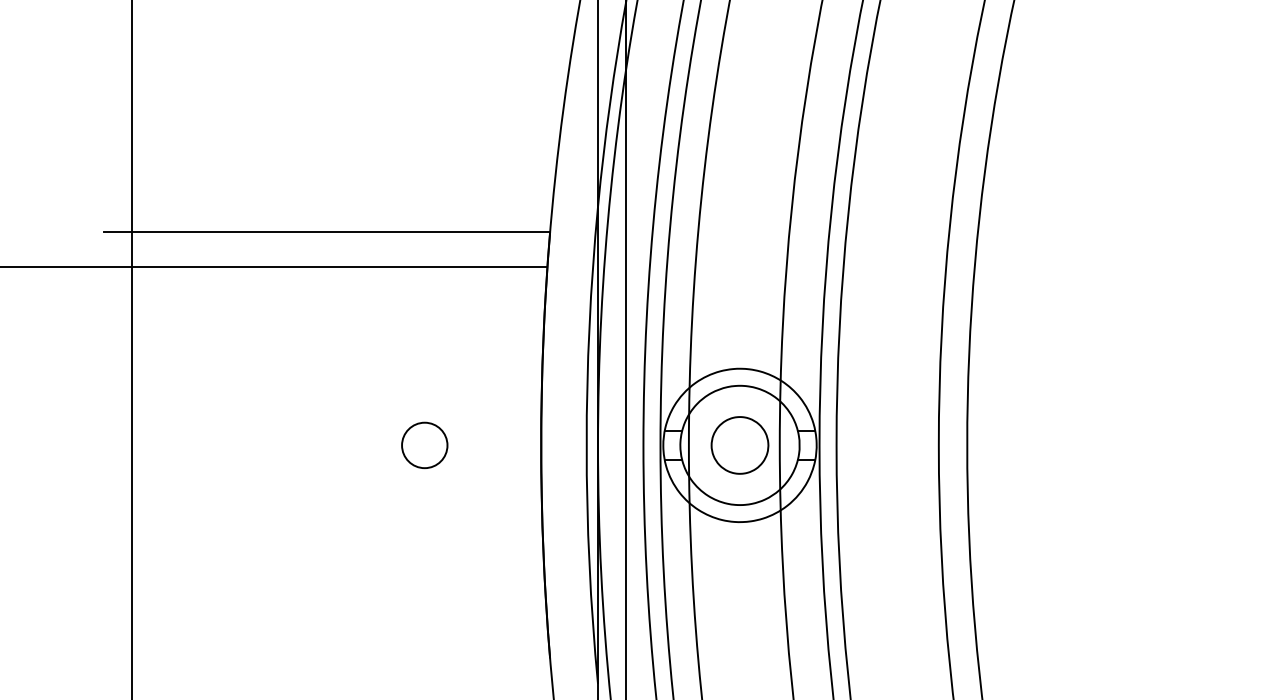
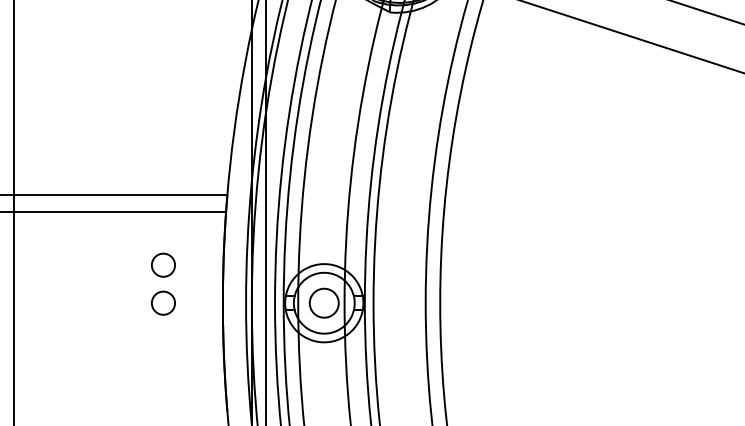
circle: (424, 369) -> (163, 264), added

